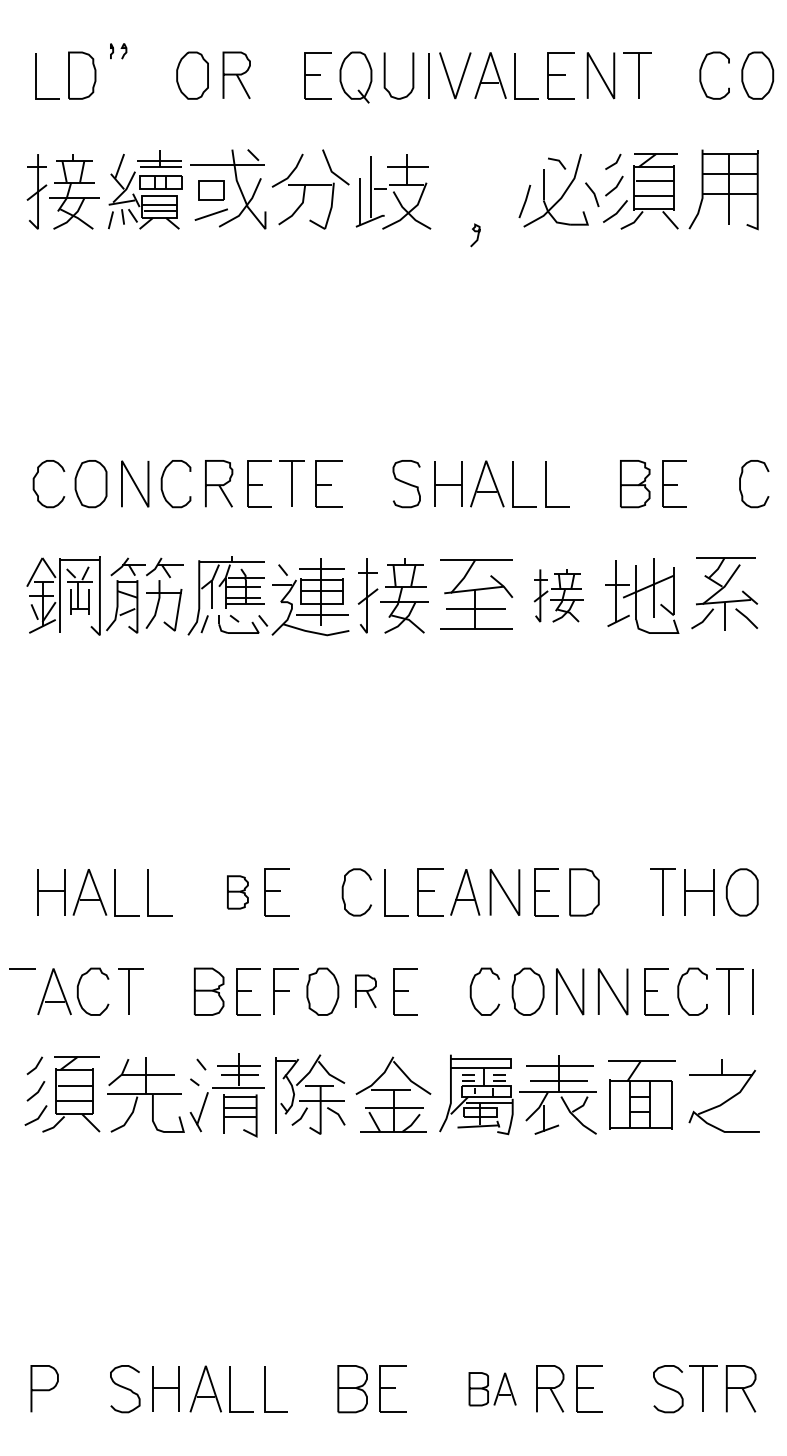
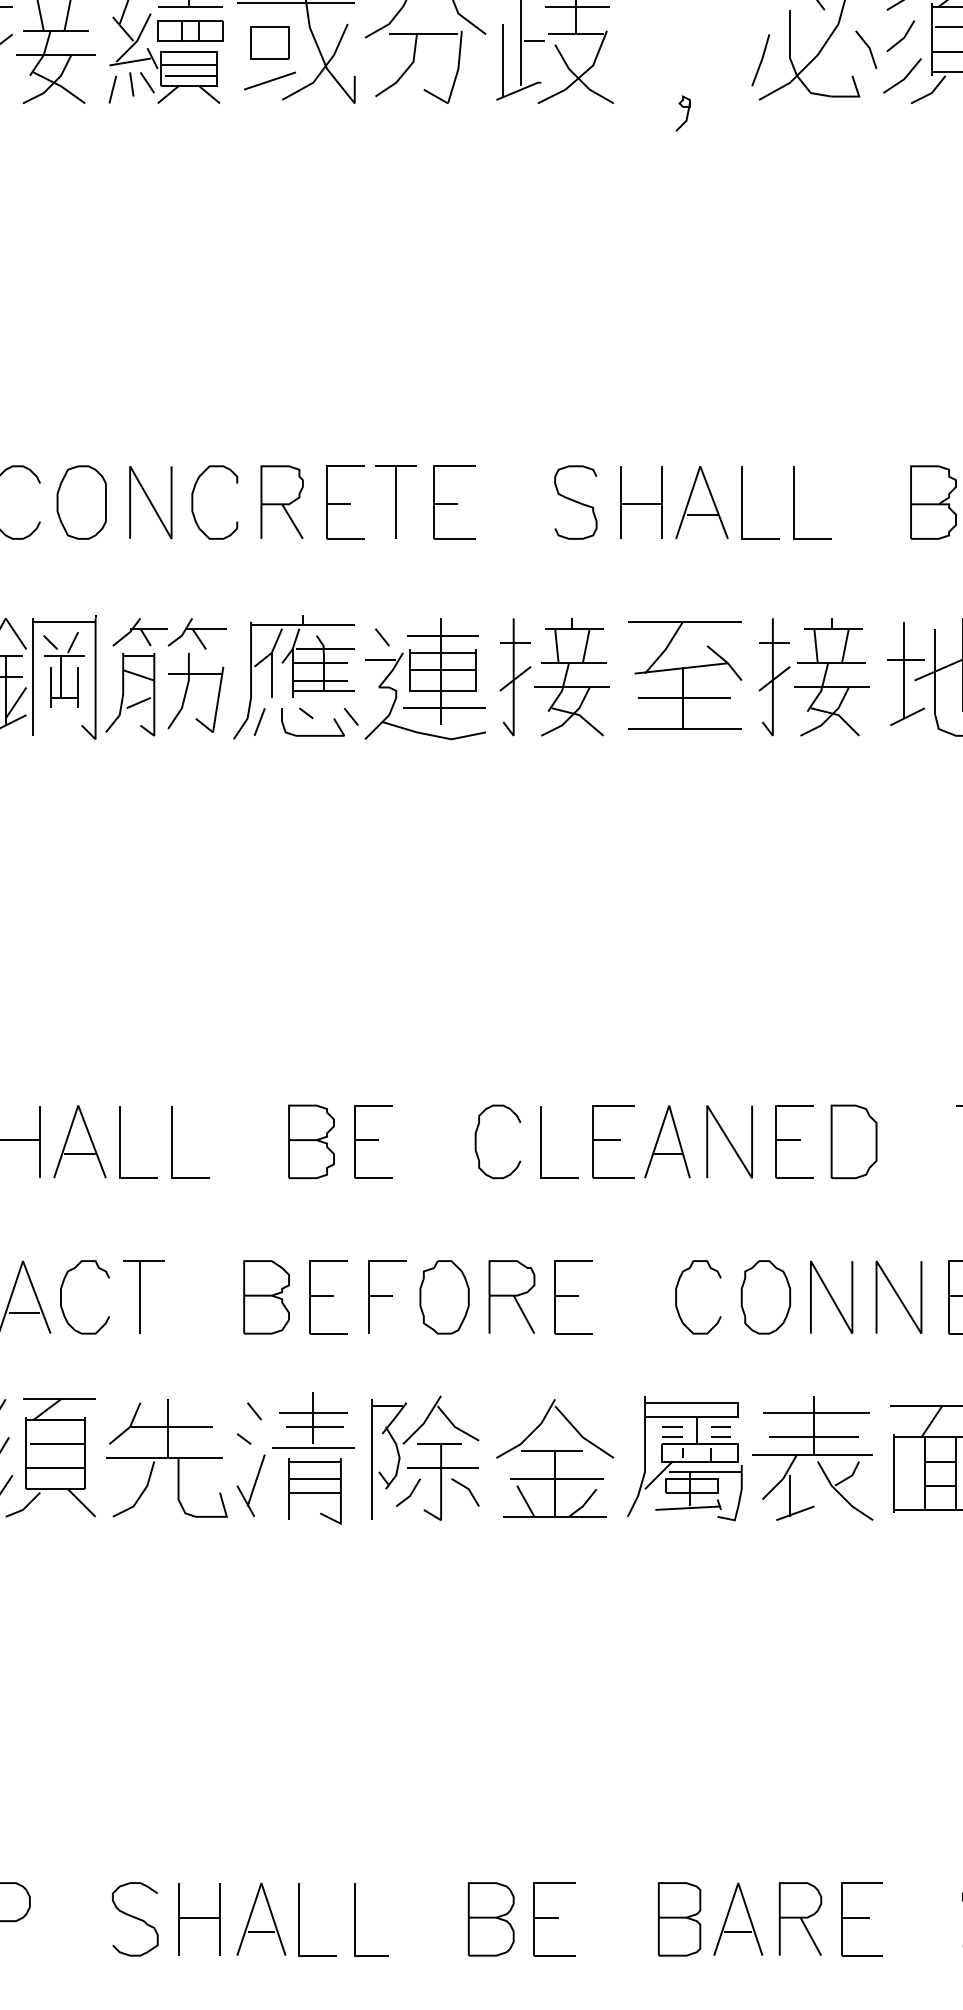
part: (558, 595) -> (813, 677), size x1.43
part: (237, 892) -> (310, 1141), size x1.43
part: (365, 991) -> (511, 1296), size x1.43
part: (492, 1389) -> (710, 1919), size x1.43

